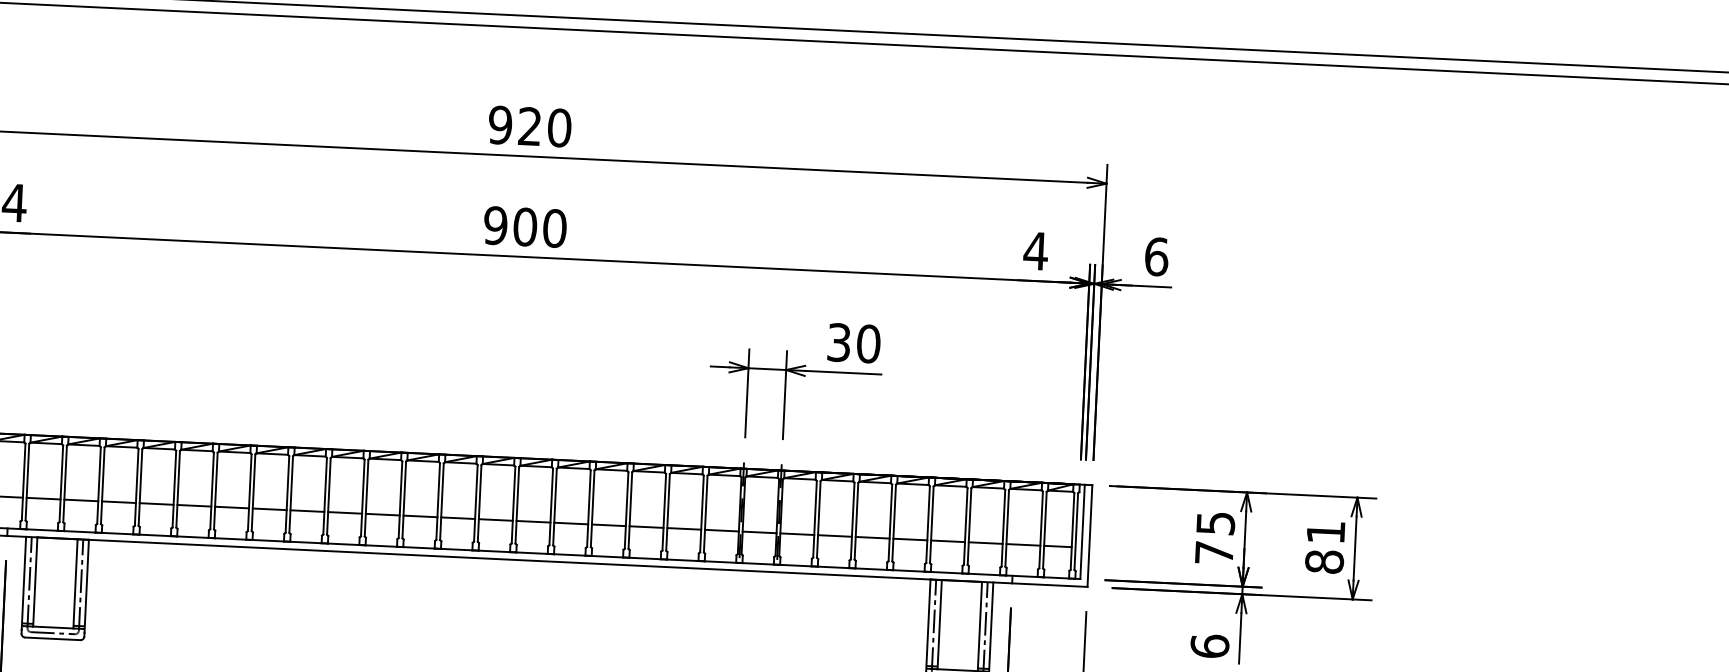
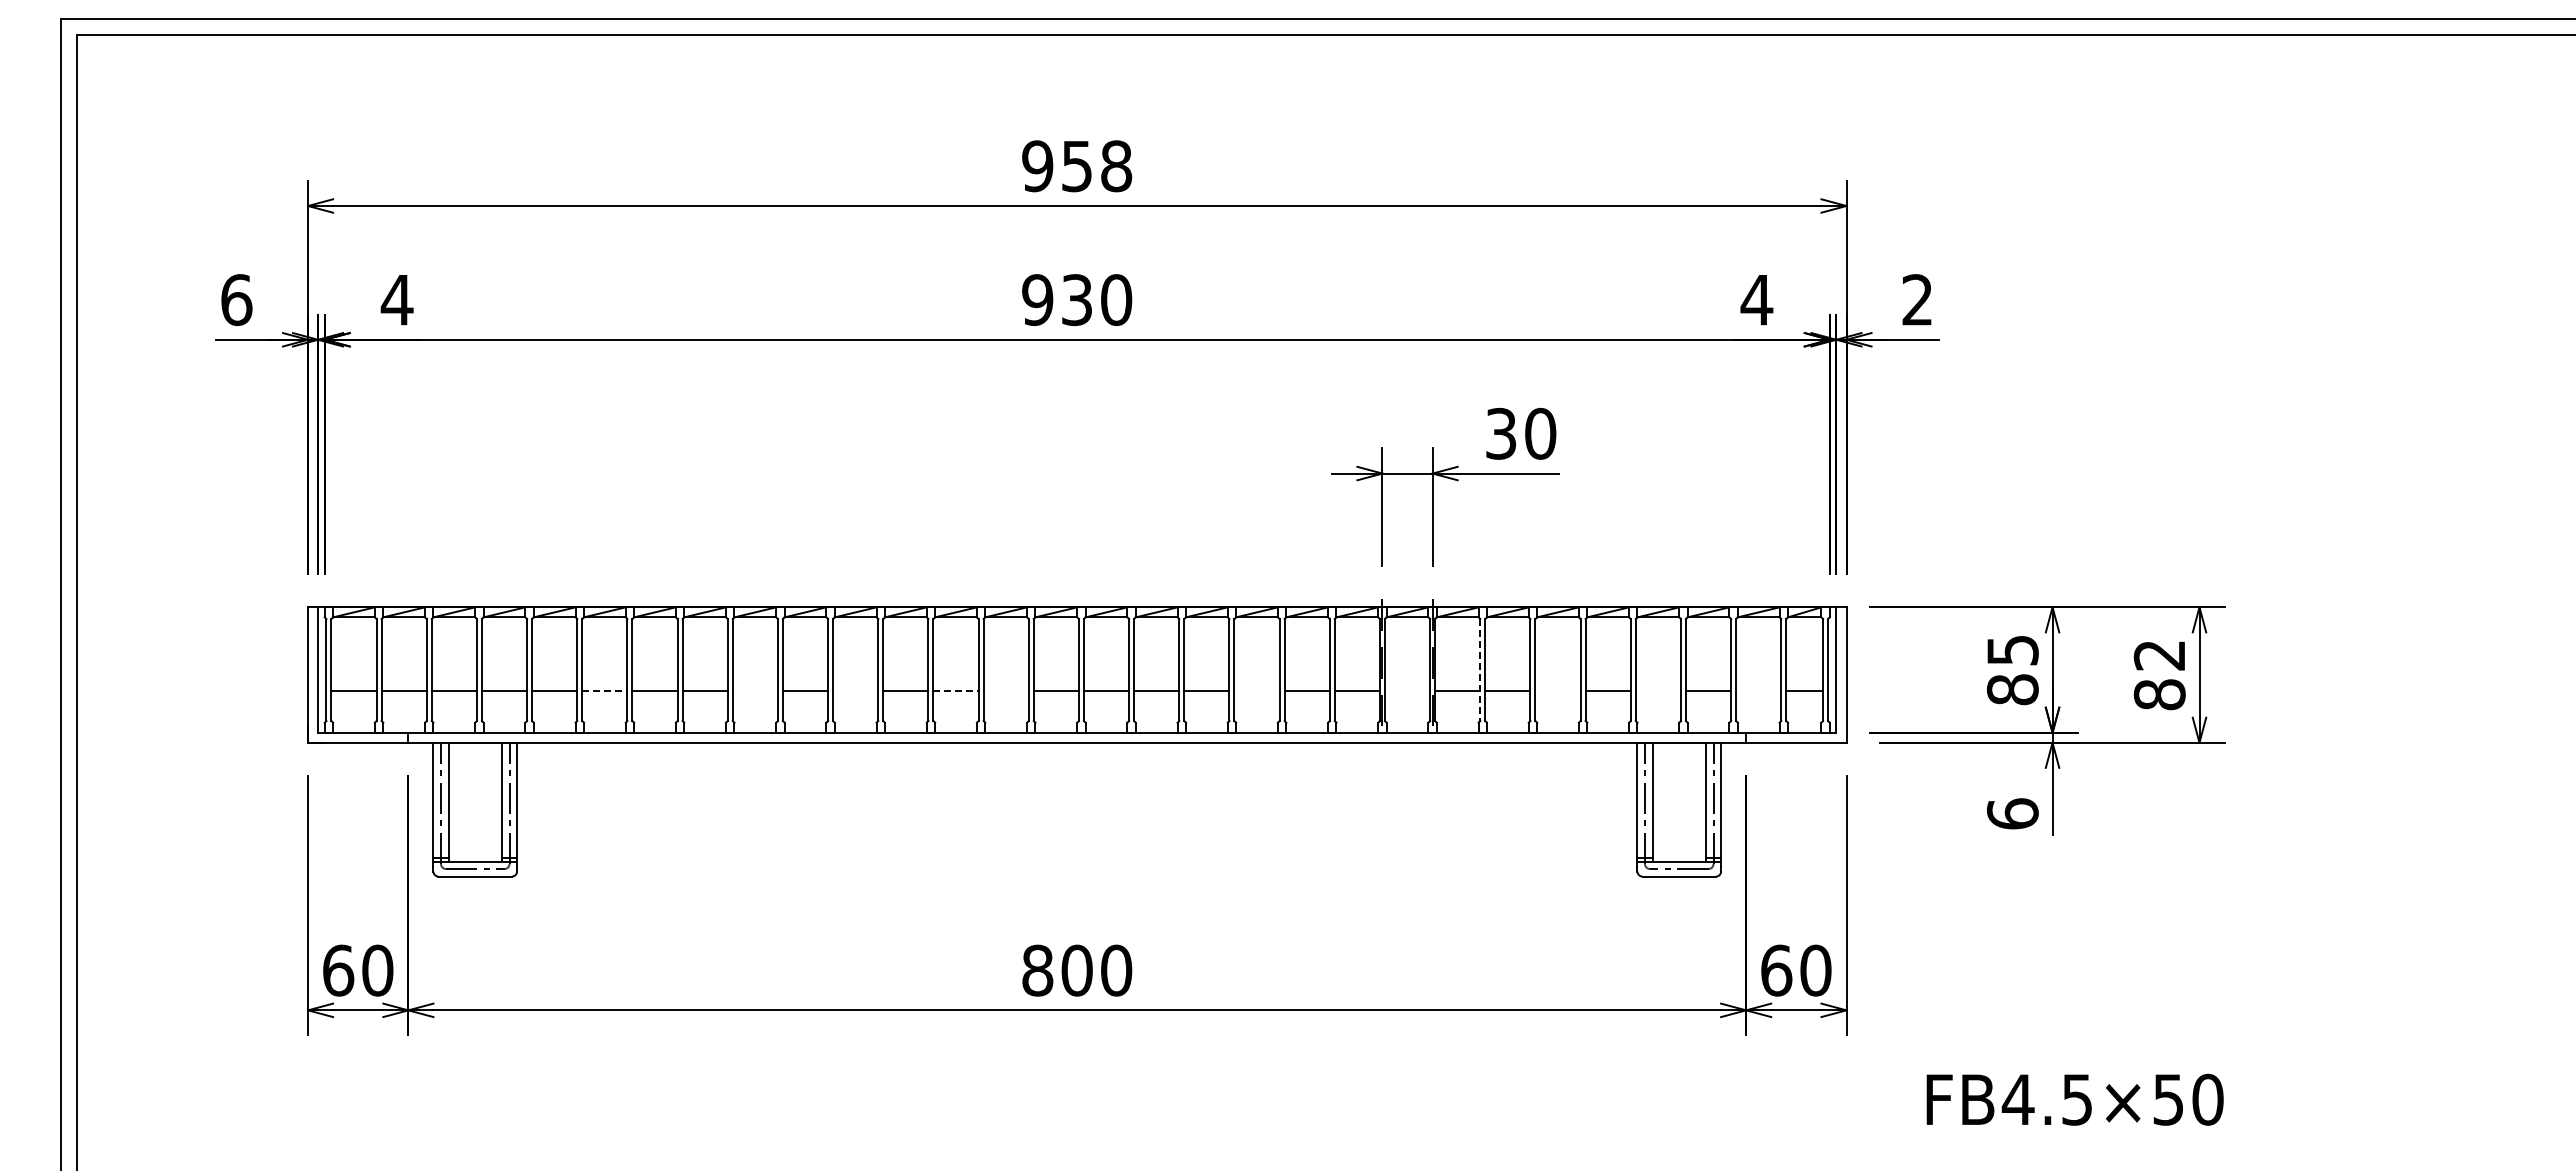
text: (545, 127) -> (1097, 166), 920 -> 958
text: (524, 227) -> (1076, 300), 900 -> 930
text: (1156, 257) -> (1917, 300), 6 -> 2
line: (156, 503) -> (604, 690), solid -> dashed
line: (269, 508) -> (754, 690), removed
line: (344, 512) -> (855, 690), removed
line: (420, 516) -> (956, 690), solid -> dashed
line: (457, 517) -> (1005, 690), removed
line: (815, 519) -> (1480, 670), solid -> dashed
line: (646, 526) -> (1256, 690), removed
line: (759, 532) -> (1407, 690), removed
text: (1324, 532) -> (2158, 655), 81 -> 82
line: (872, 537) -> (1557, 690), removed
line: (947, 540) -> (1657, 690), removed
line: (1023, 544) -> (1758, 690), removed
text: (1214, 552) -> (2012, 689), 75 -> 85

